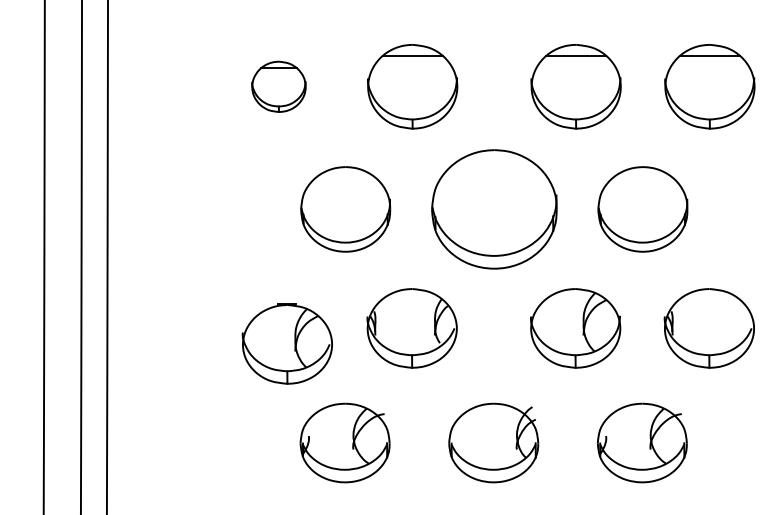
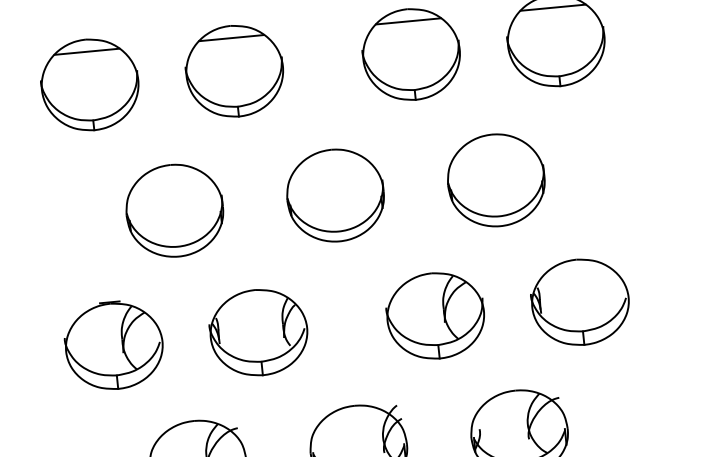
part: (278, 86) -> (89, 84), size x1.67
part: (493, 209) -> (334, 195), size x0.71
part: (286, 343) -> (113, 345), moved

